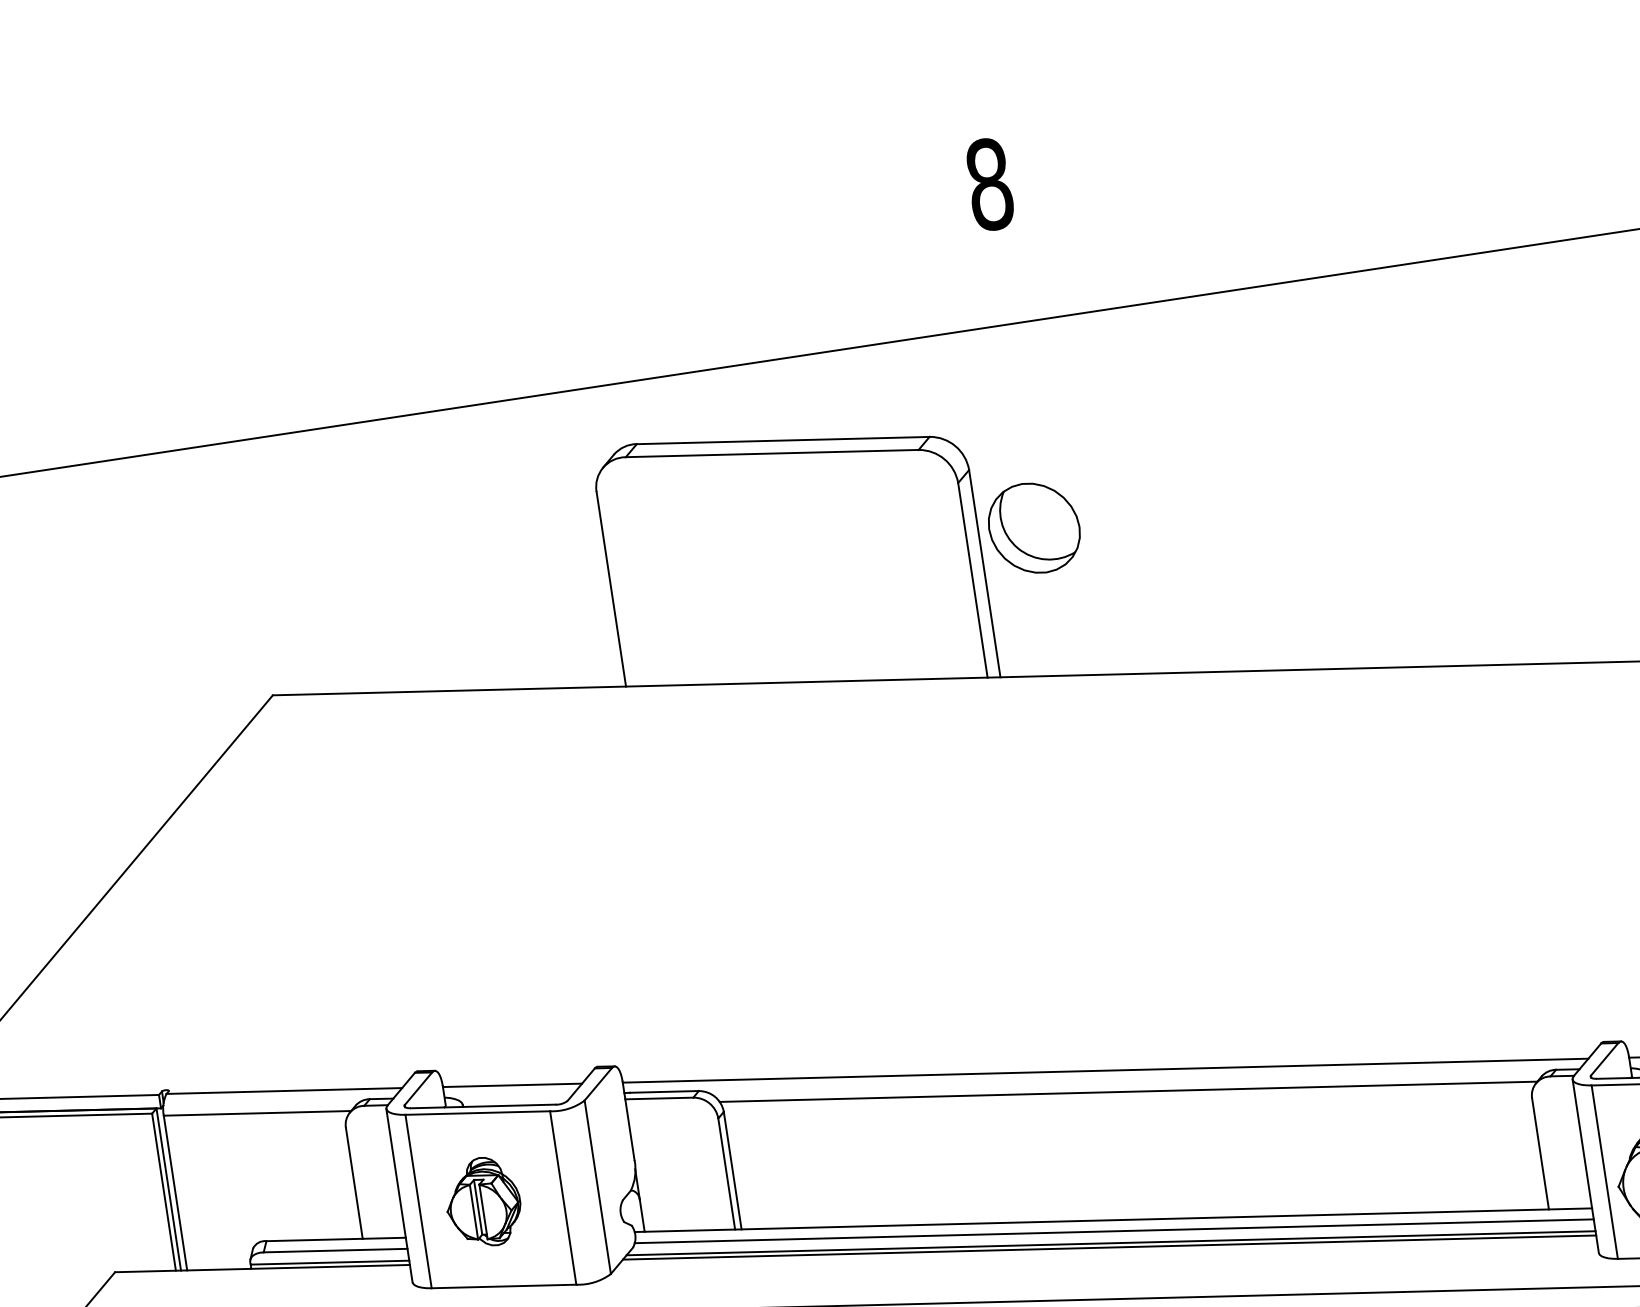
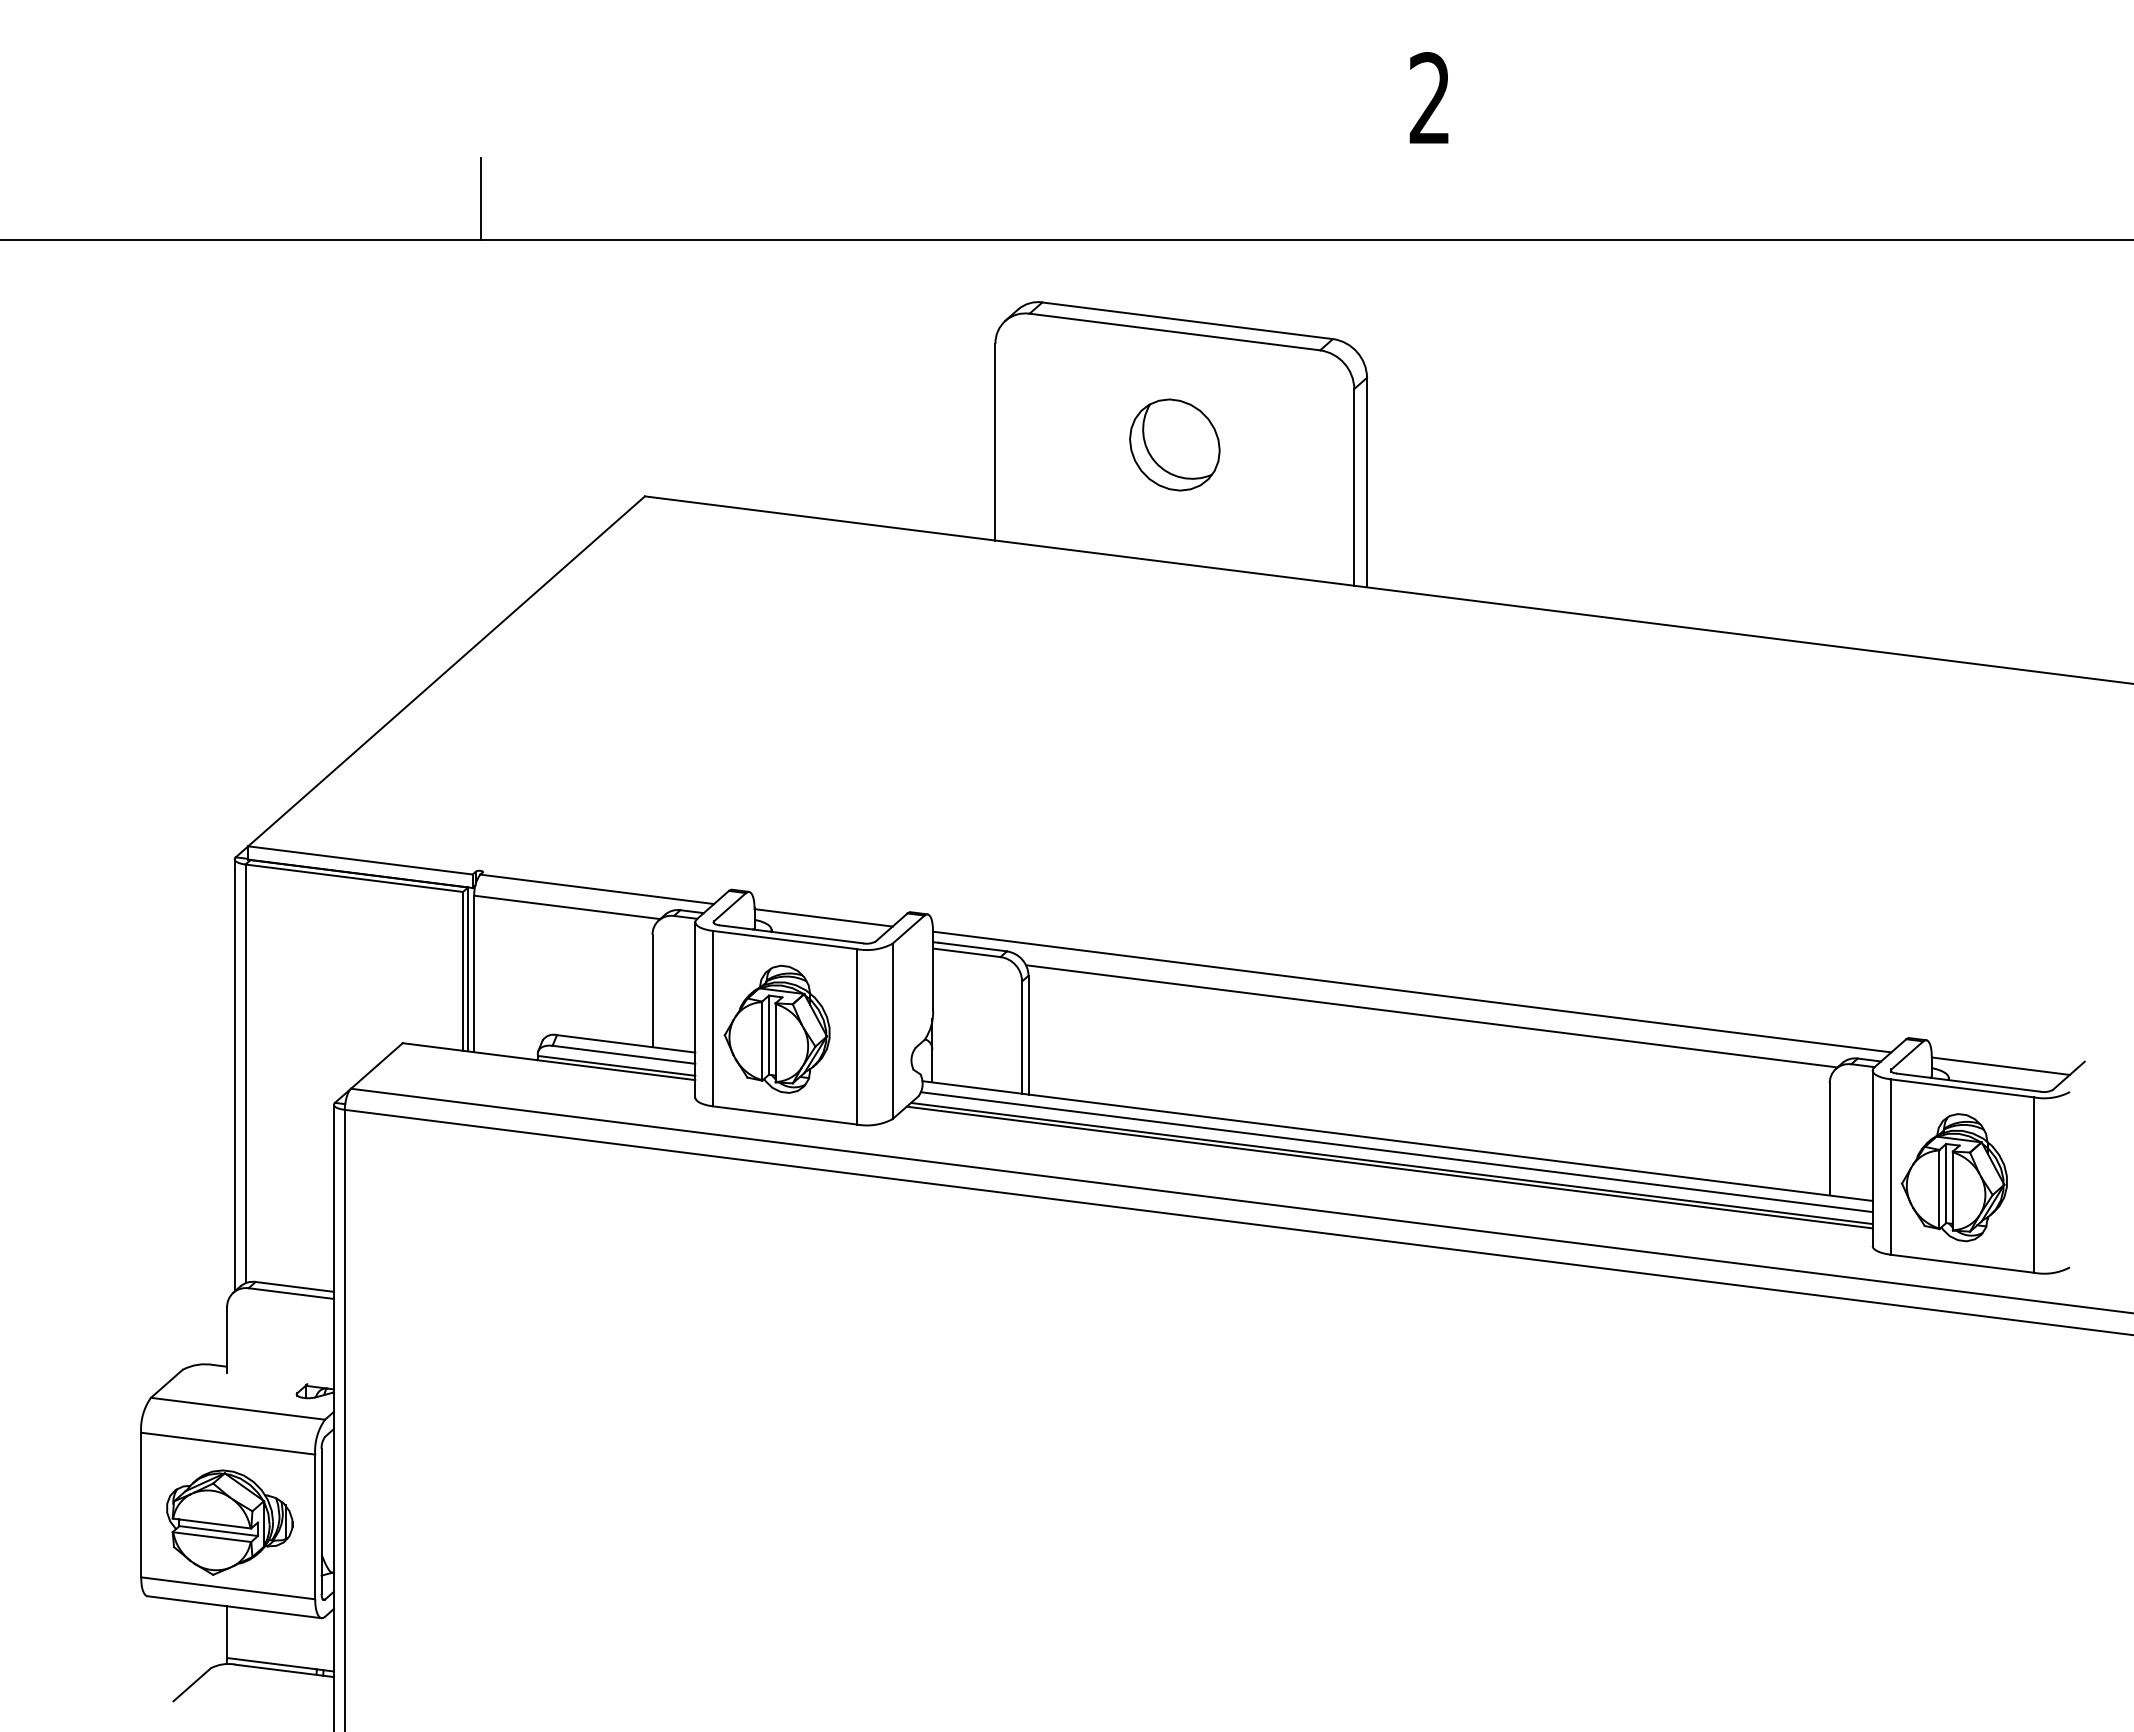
text: (989, 184) -> (1429, 98), 8 -> 2
line: (65, 425) -> (480, 198), added
part: (1033, 527) -> (1174, 444), moved
part: (482, 1201) -> (776, 1028), size x1.43

